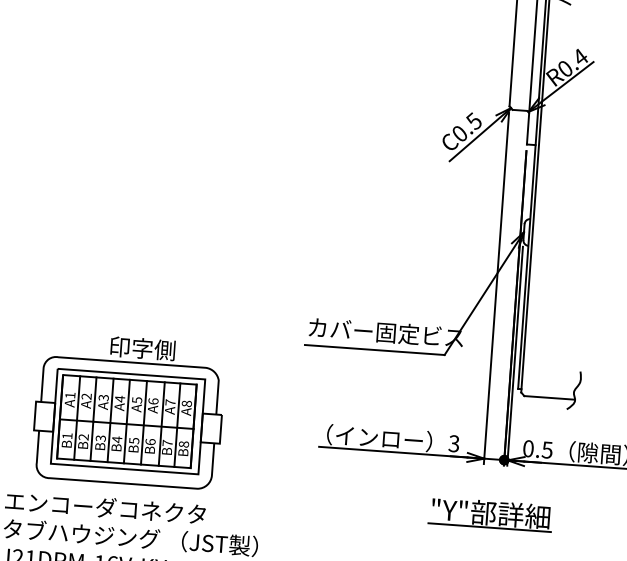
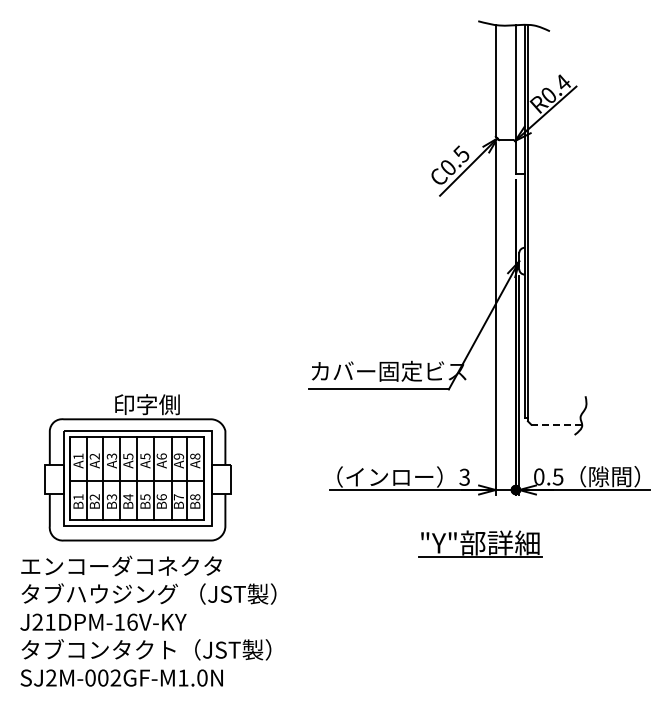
line: (550, 397) -> (557, 424), solid -> dashed
text: (120, 398) -> (128, 456), A4 -> A5
text: (170, 402) -> (178, 456), A7 -> A9
part: (491, 513) -> (480, 543), moved

